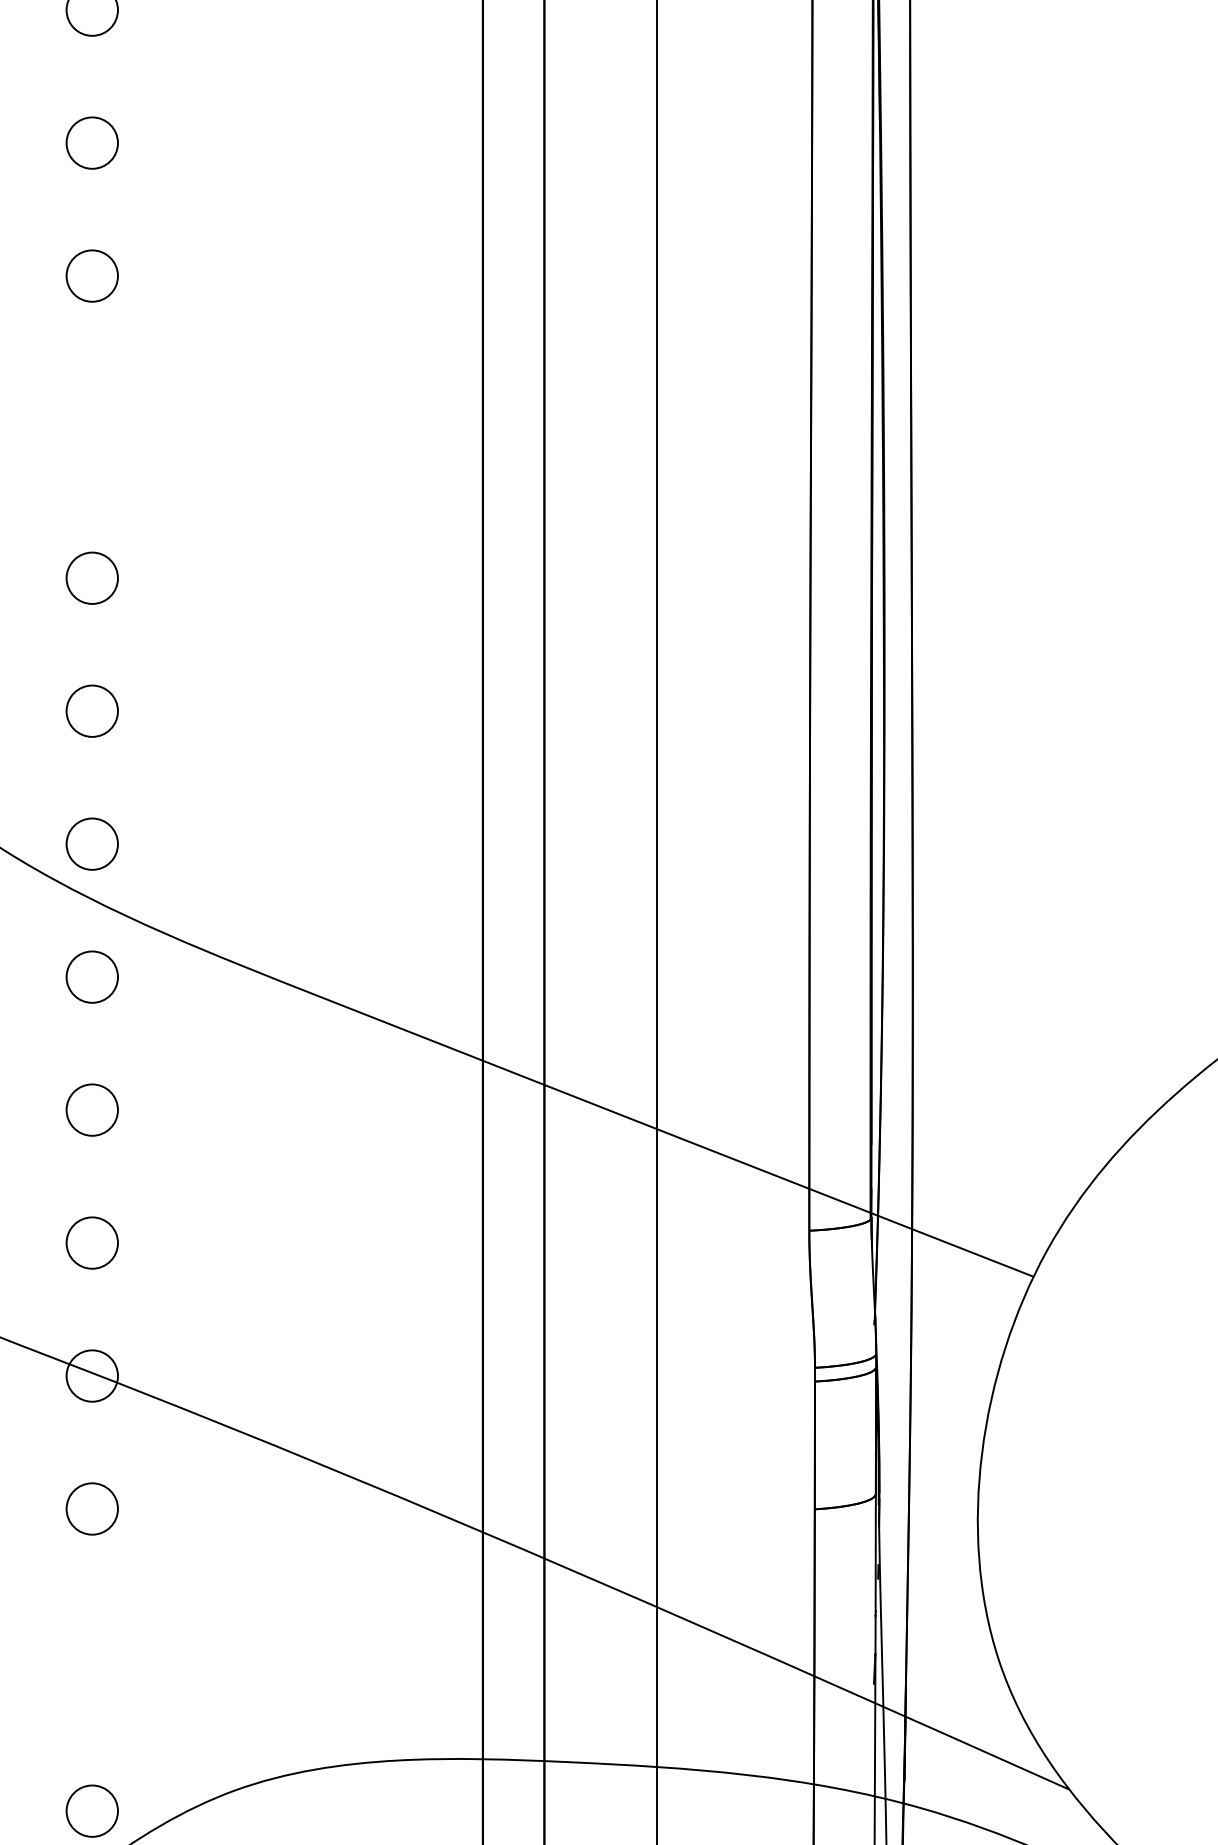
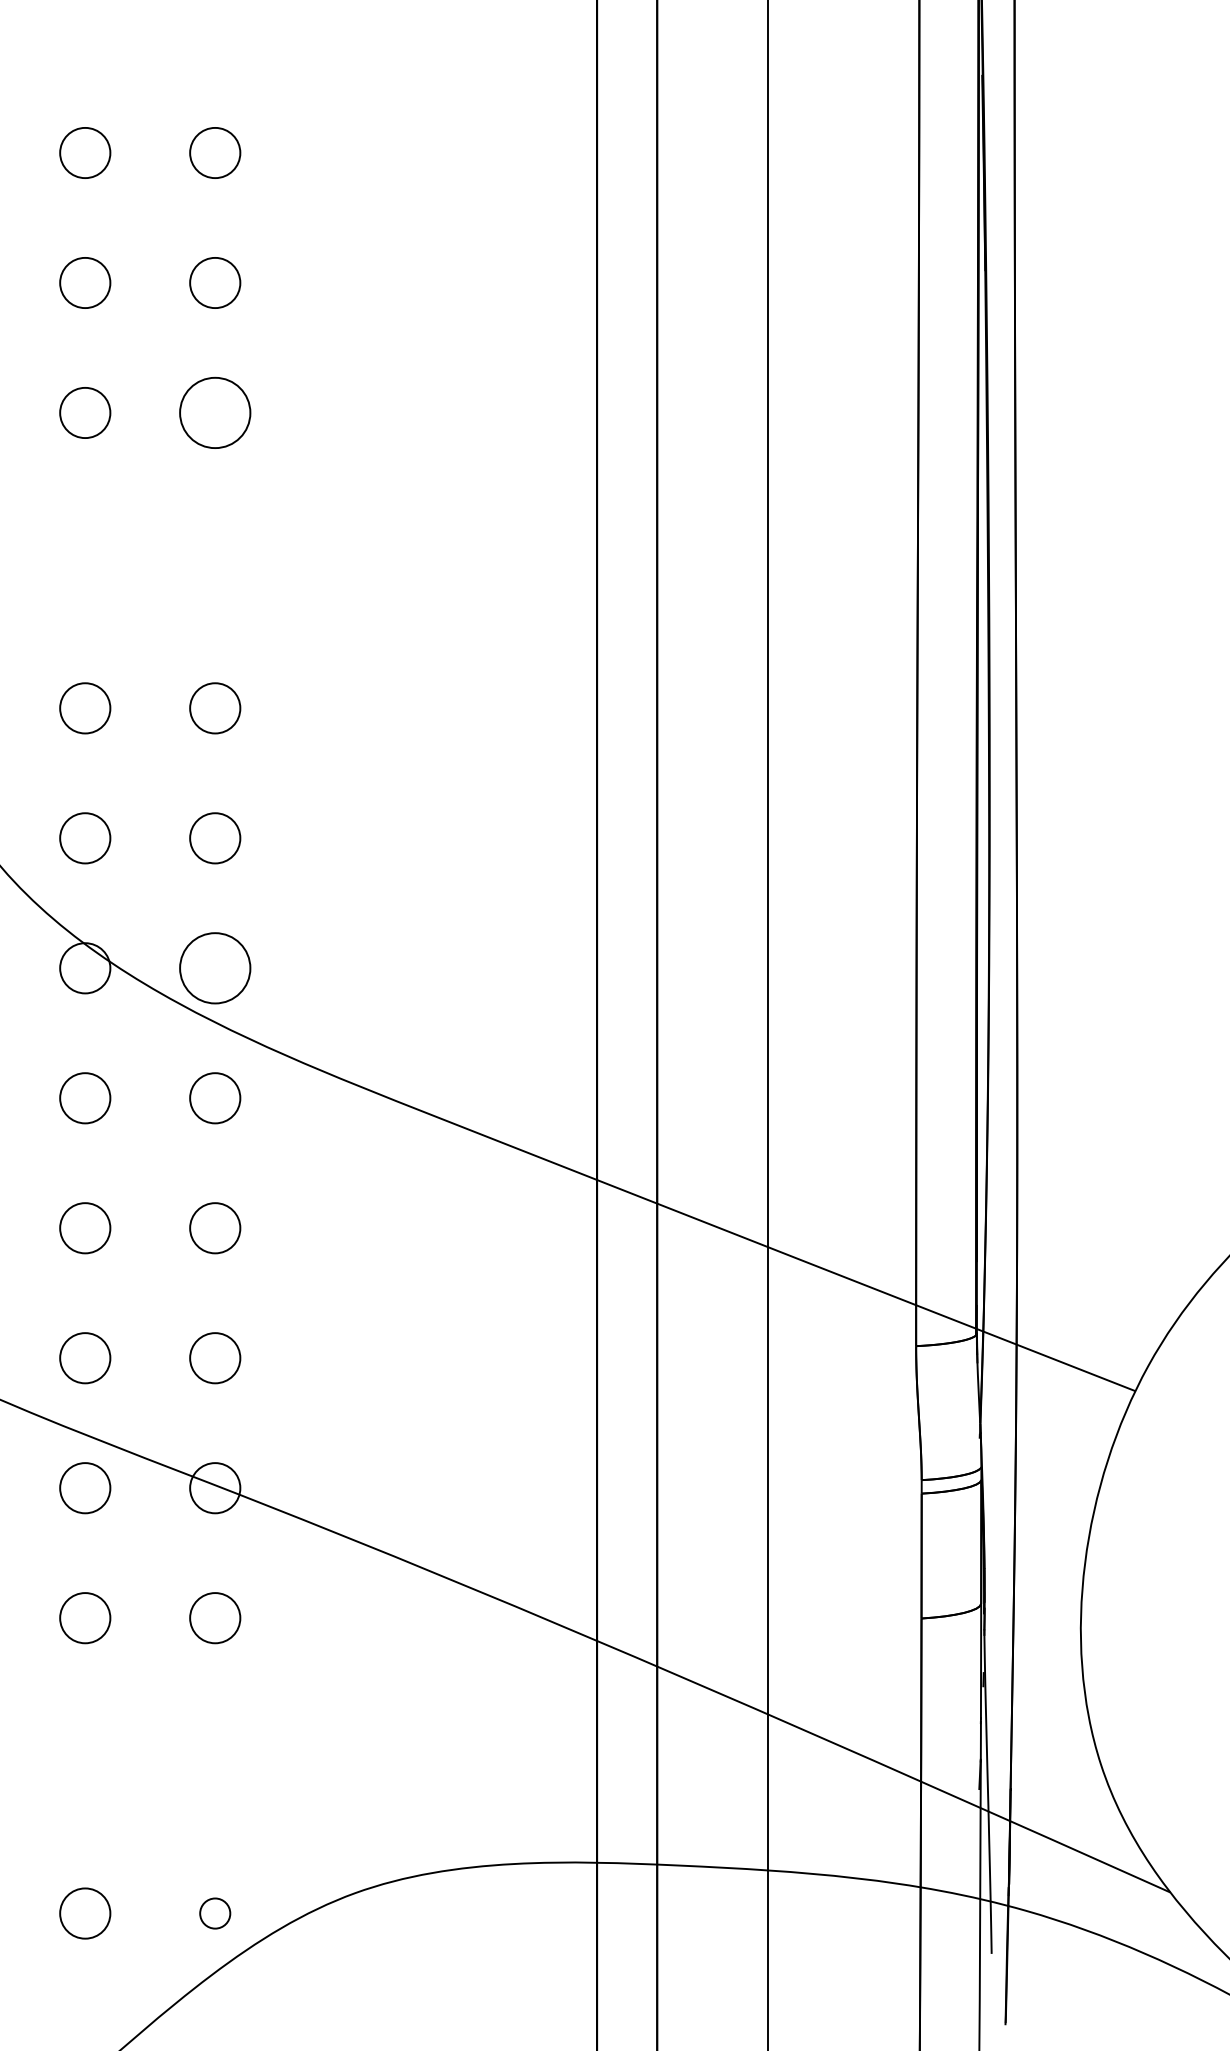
circle: (92, 275) -> (215, 412), size x1.4
circle: (92, 844) -> (215, 968), size x1.4
circle: (92, 1811) -> (215, 1913), size x0.6

